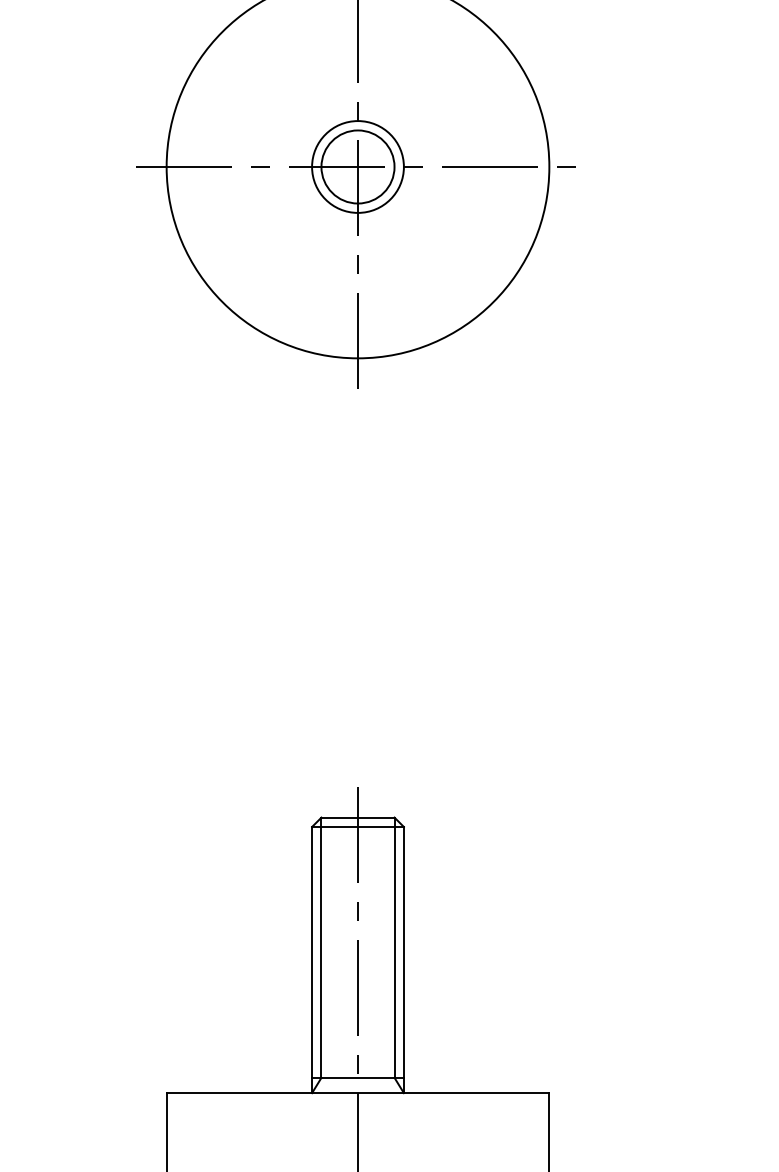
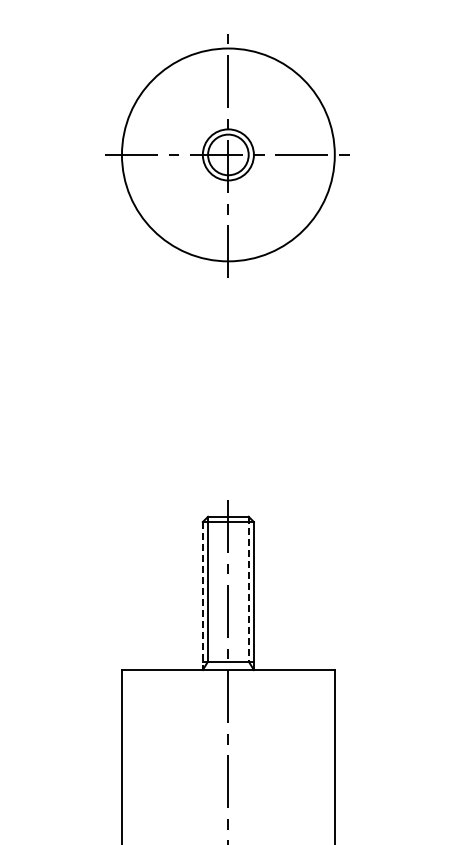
line: (394, 948) -> (248, 589), solid -> dashed
line: (311, 960) -> (202, 596), solid -> dashed

